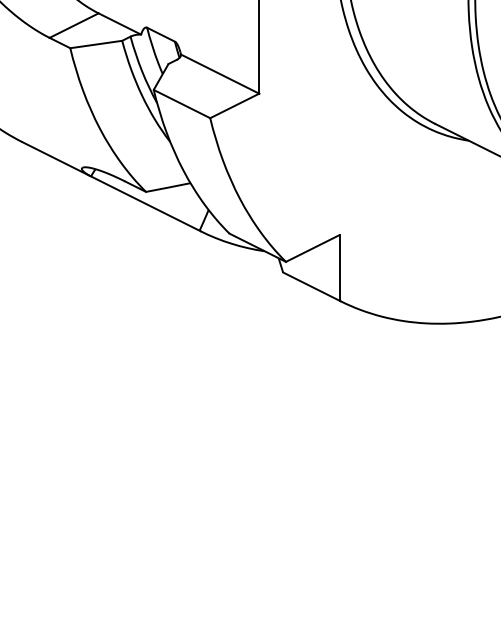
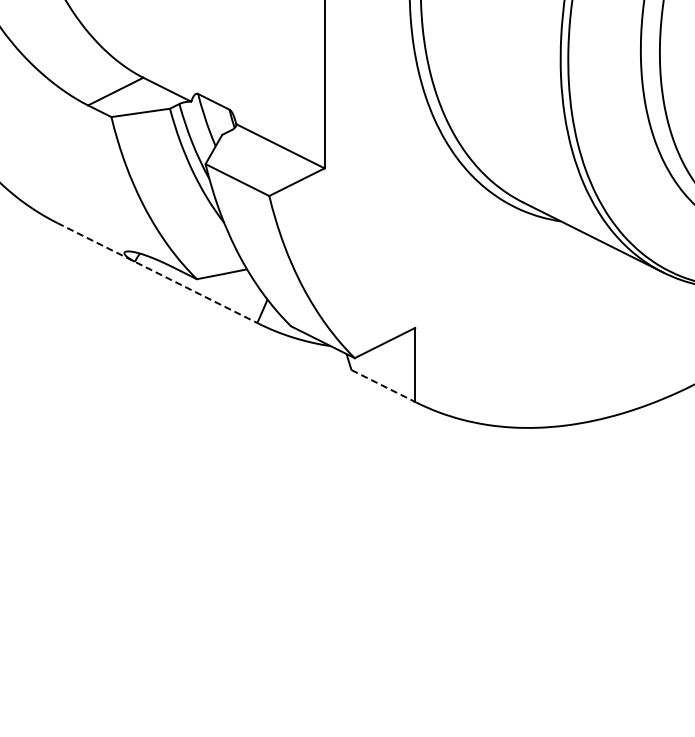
line: (112, 186) -> (158, 273), solid -> dashed
line: (312, 287) -> (384, 386), solid -> dashed

